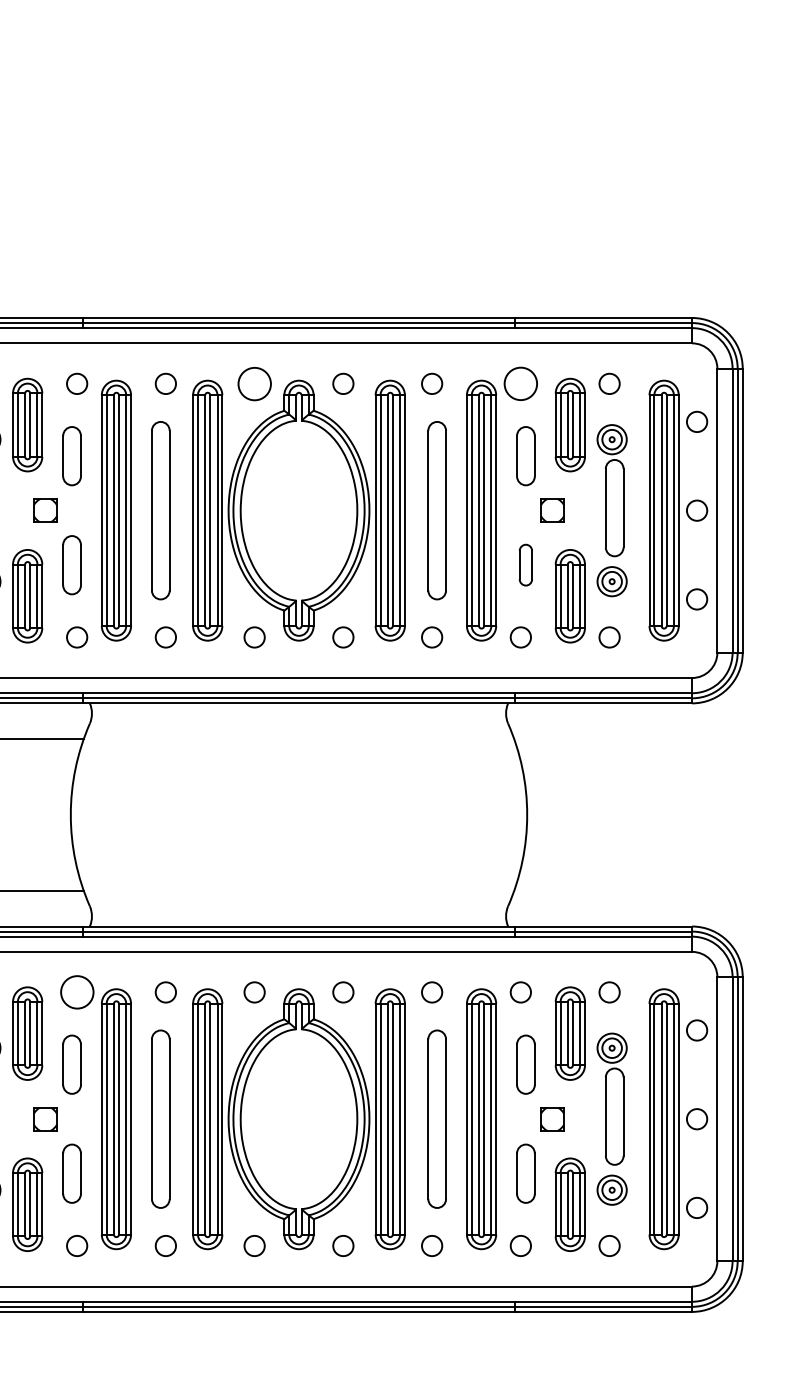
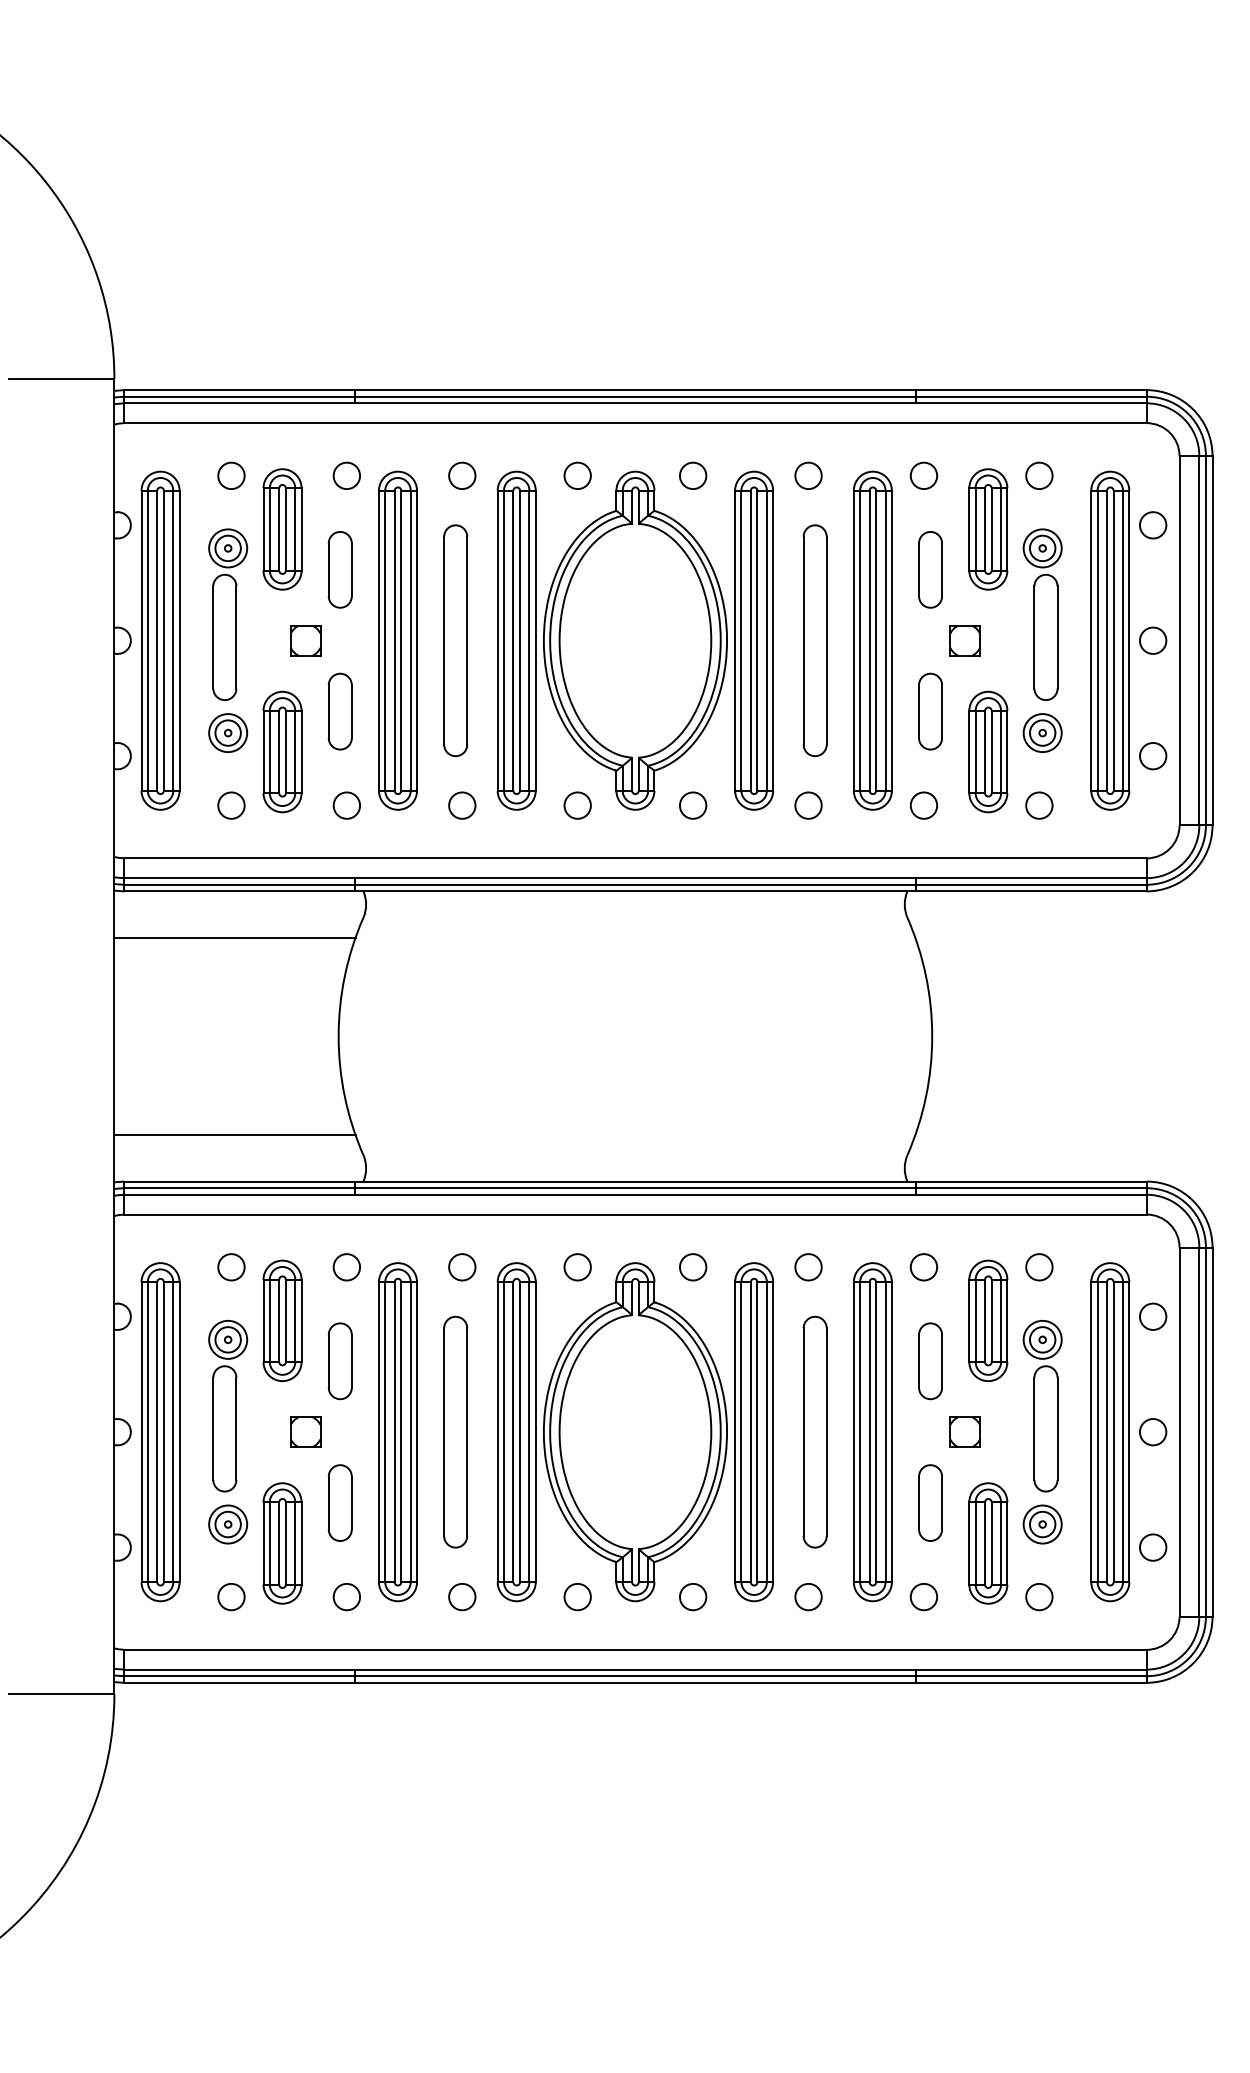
circle: (254, 383) -> (577, 475), size x0.62
circle: (520, 383) -> (923, 475), size x0.62
part: (525, 565) -> (930, 711), size x1.43
circle: (76, 992) -> (346, 1267), size x0.62

